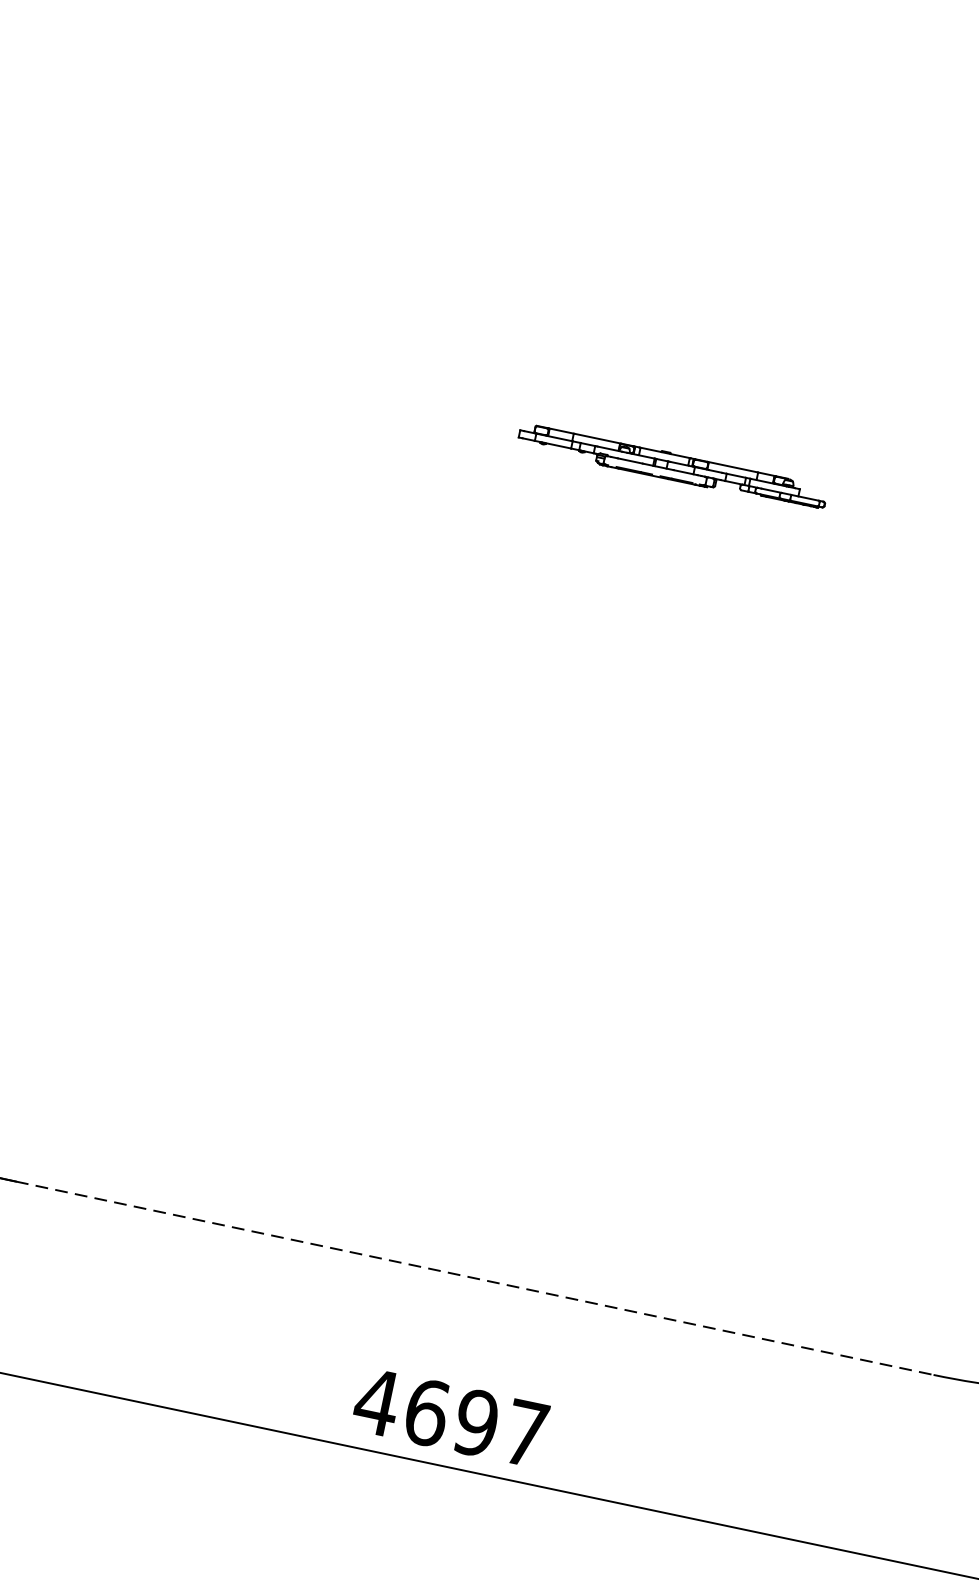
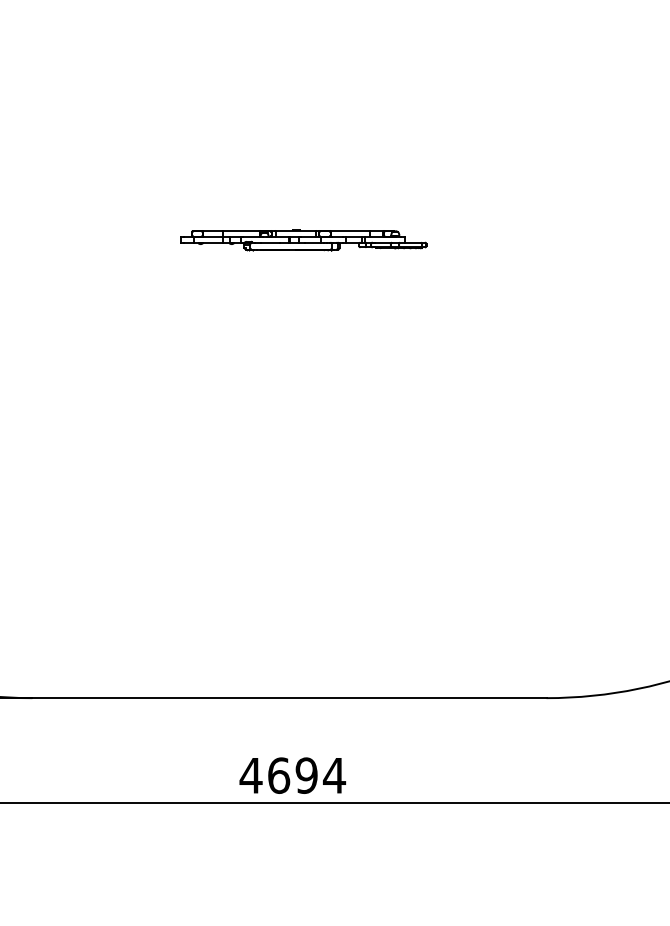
part: (671, 466) -> (303, 240), size x1.43
line: (474, 1278) -> (289, 698), dashed -> solid
text: (526, 1433) -> (334, 775), 4697 -> 4694

